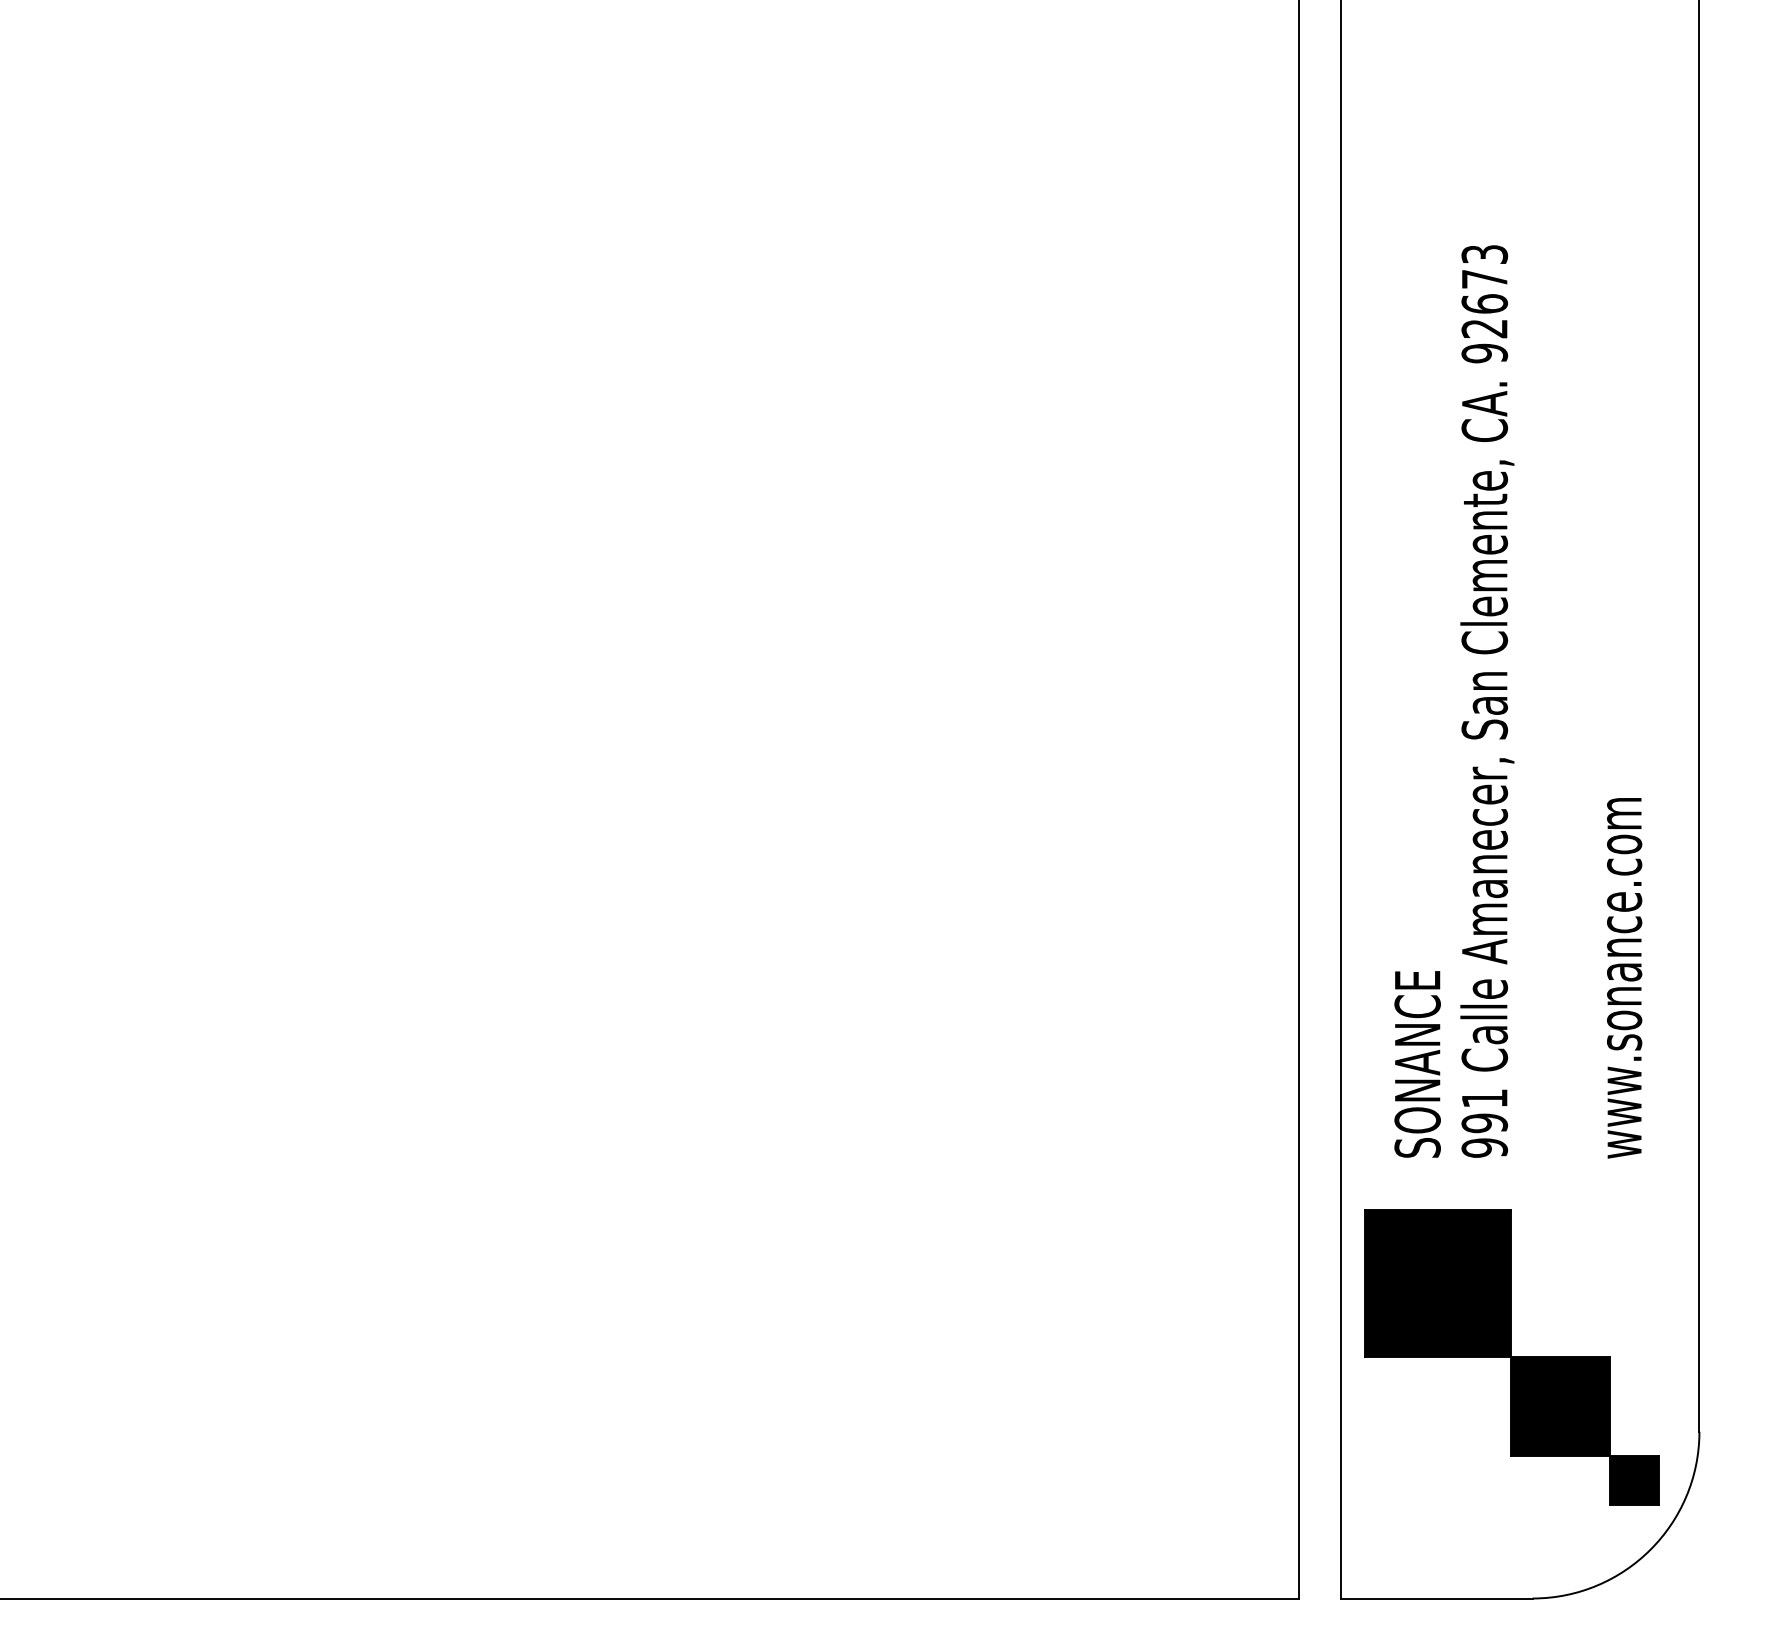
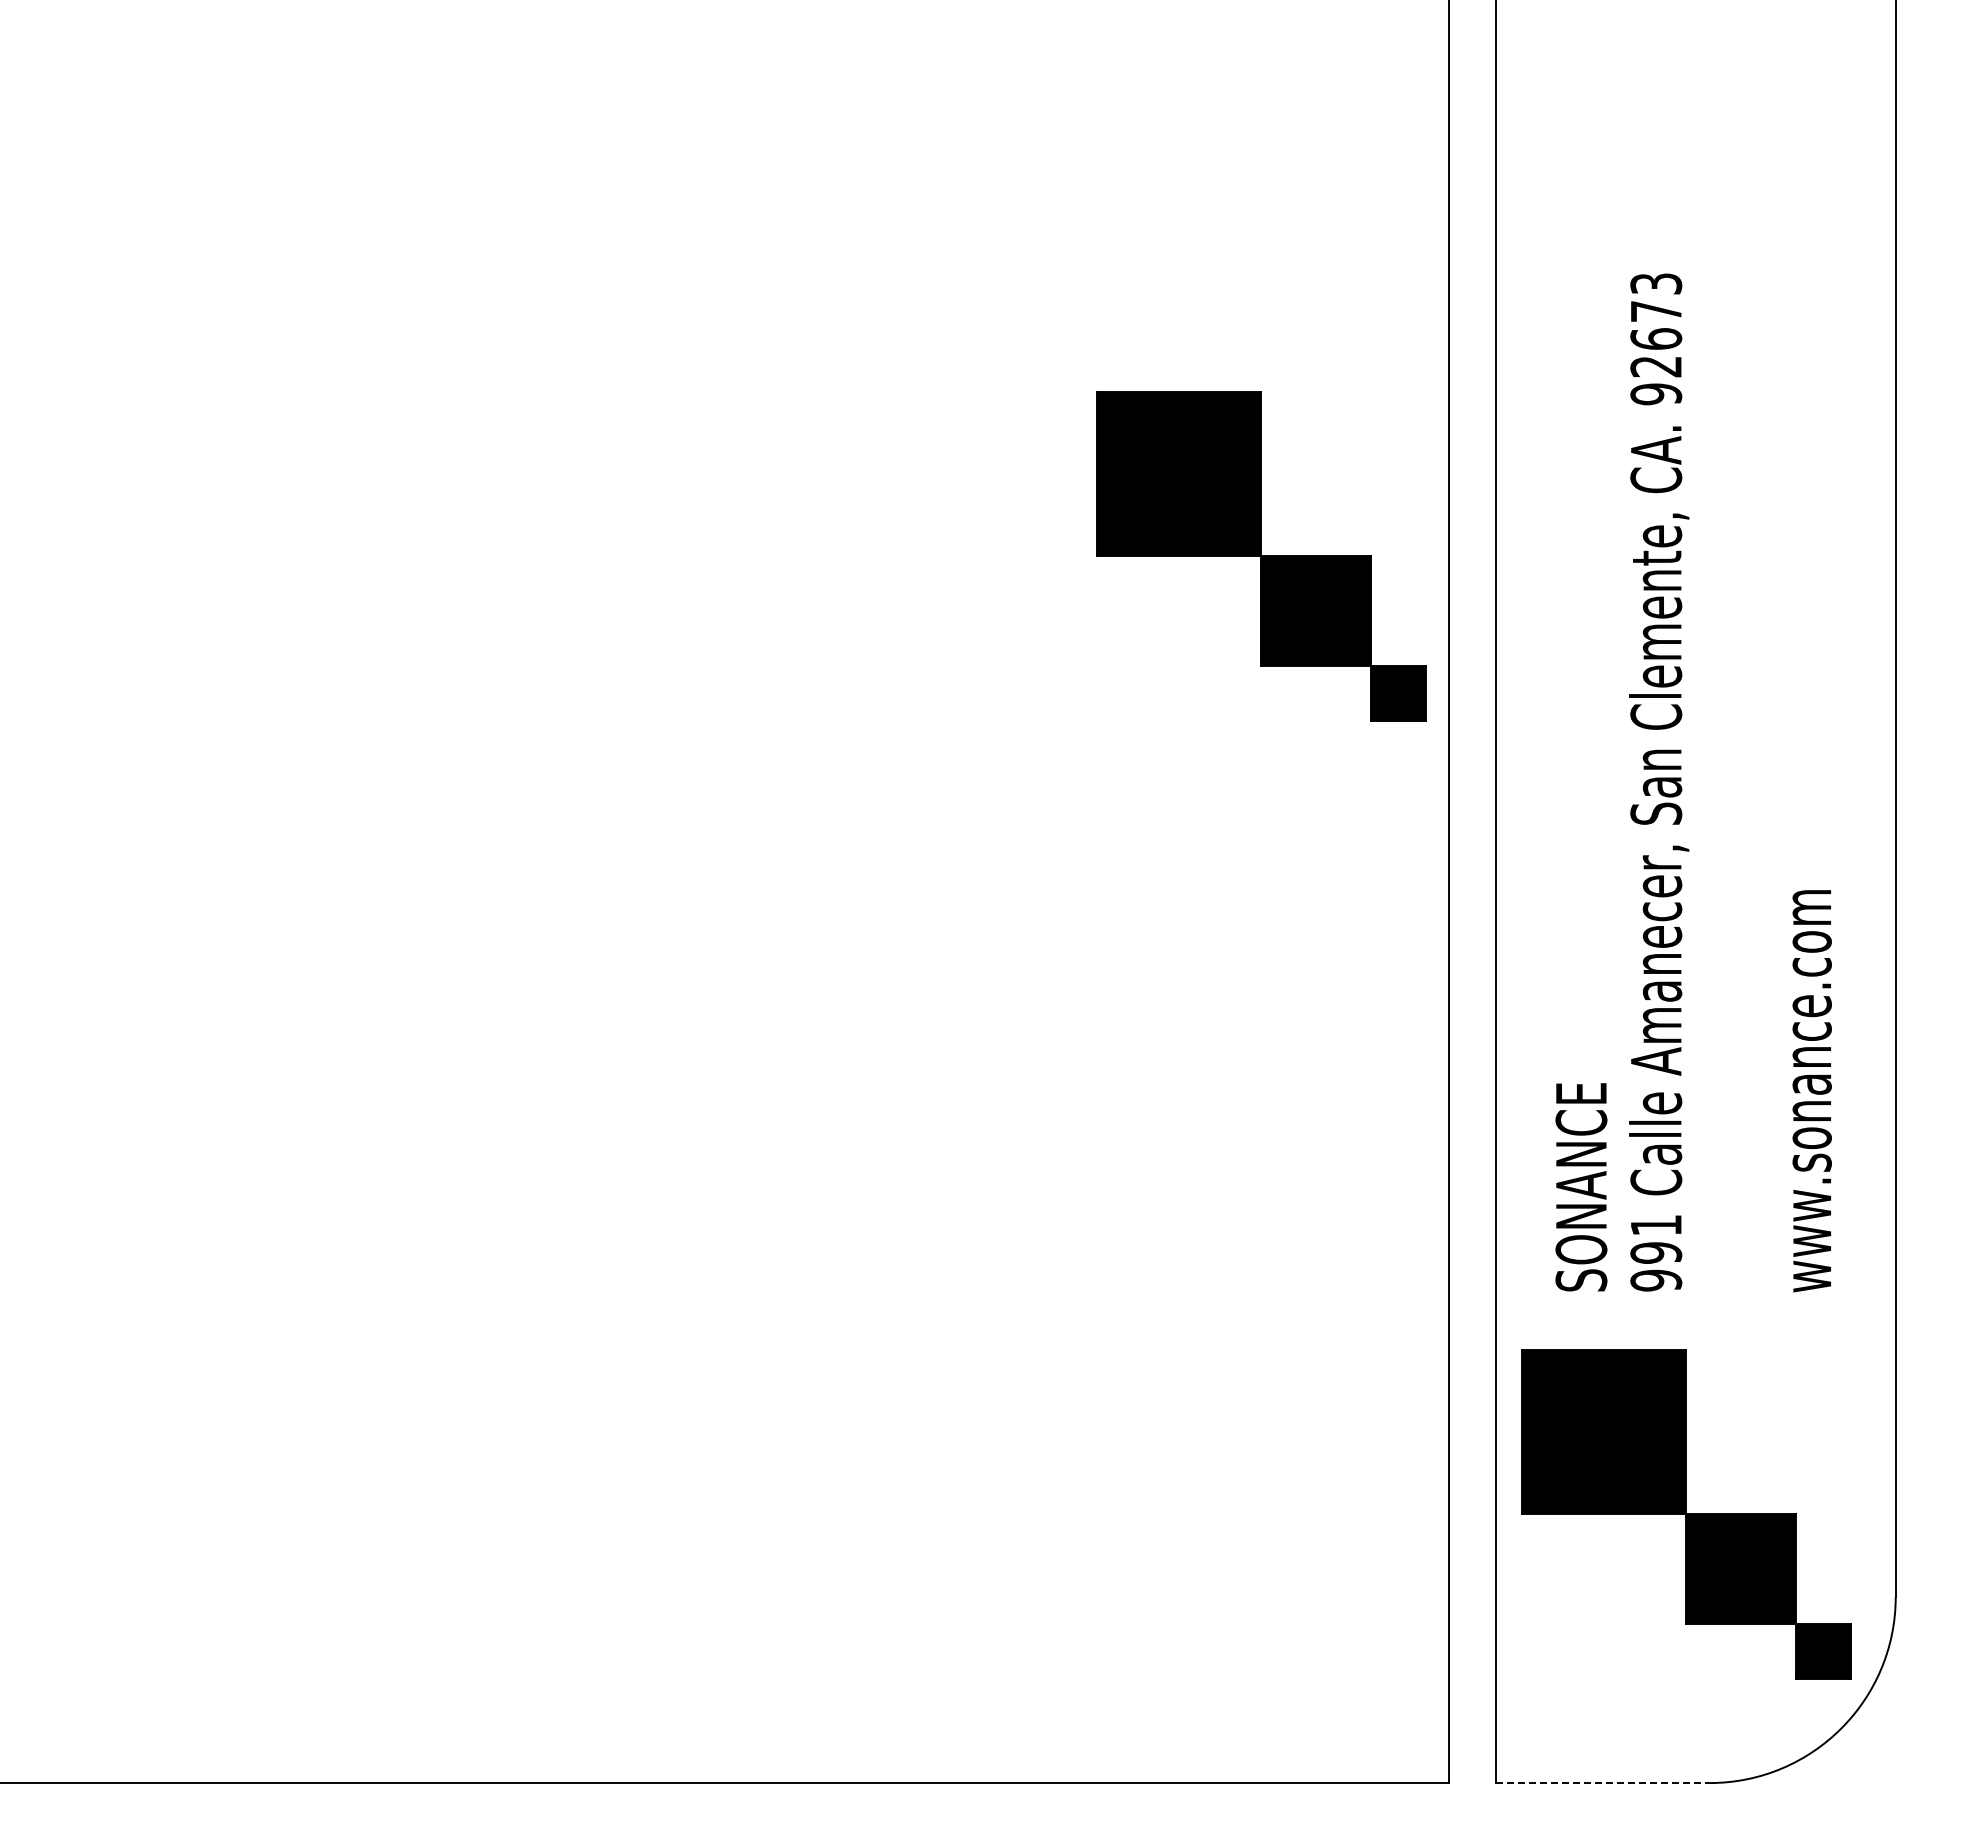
part: (1130, 498) -> (1261, 556), added
line: (1437, 1598) -> (1603, 1783), solid -> dashed

